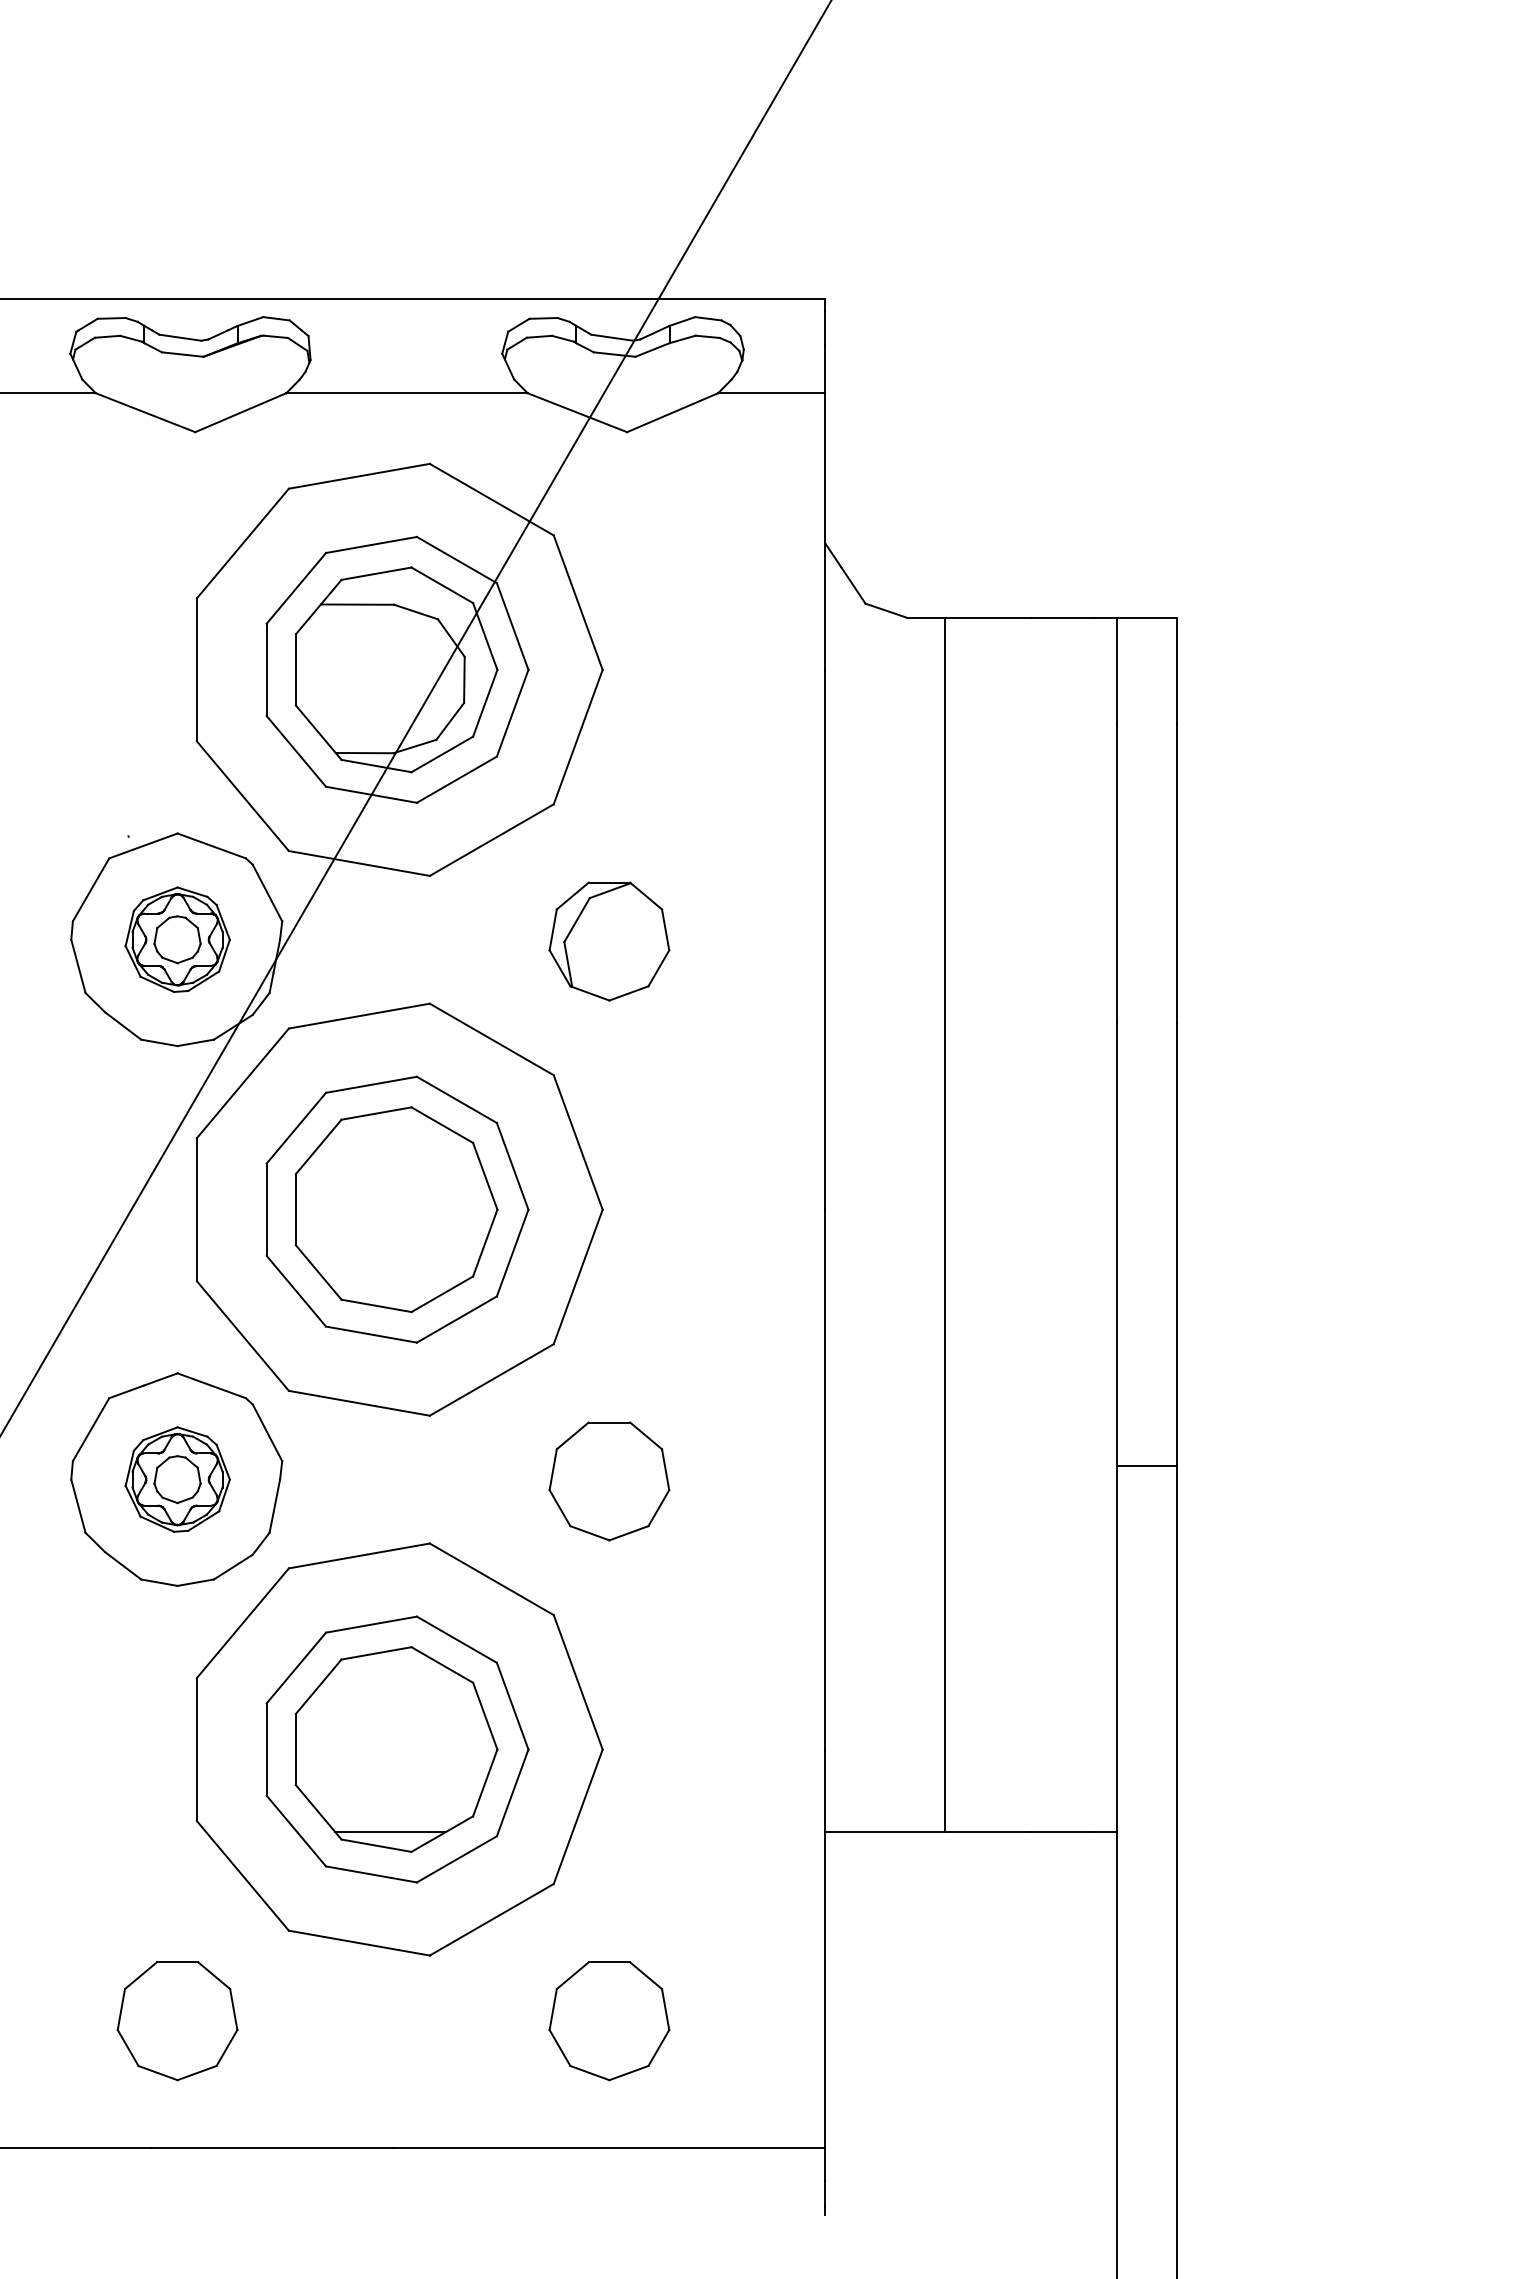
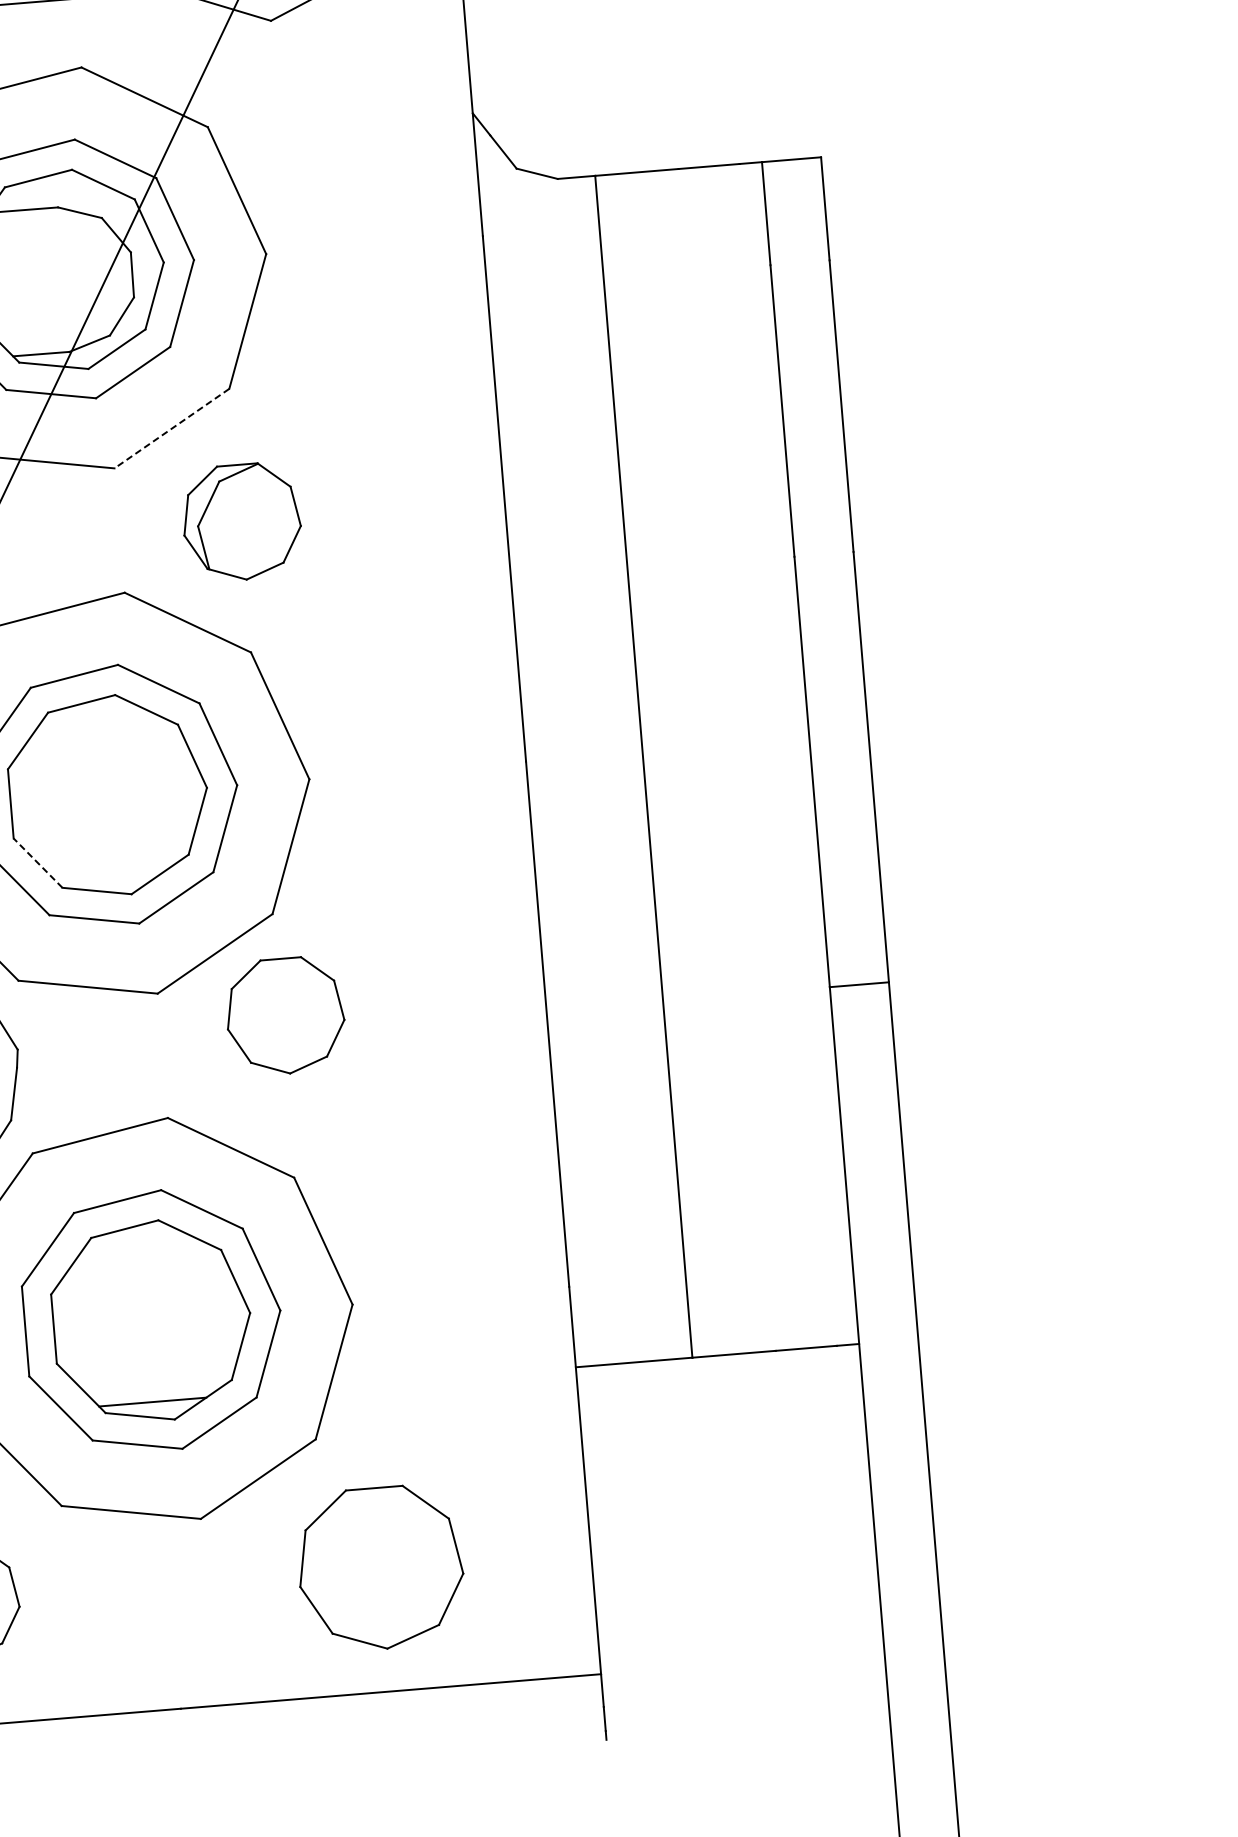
line: (491, 840) -> (171, 429), solid -> dashed
part: (609, 941) -> (242, 522), moved
line: (318, 1272) -> (37, 863), solid -> dashed
part: (609, 1481) -> (285, 1016), moved
part: (609, 2021) -> (380, 1568), size x1.4

